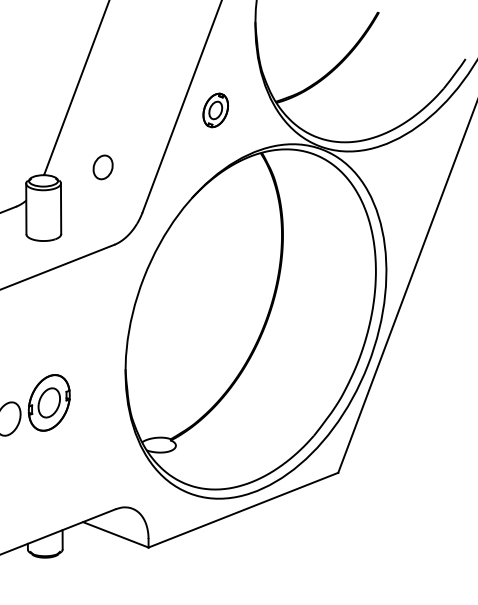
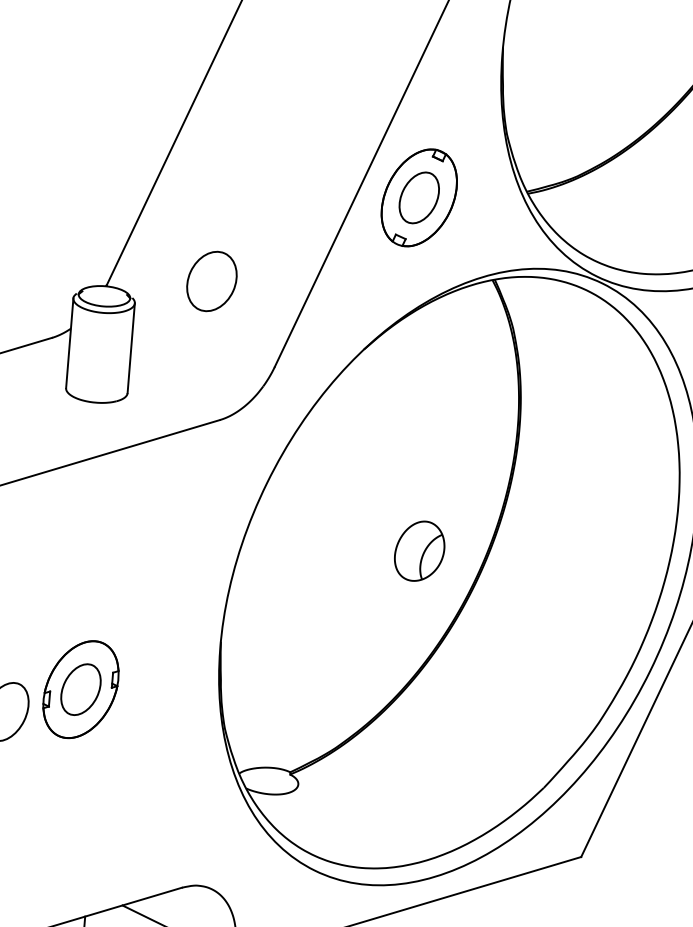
part: (215, 110) -> (419, 197), size x1.67
part: (102, 167) -> (210, 281), size x1.43
part: (232, 308) -> (419, 550), added

